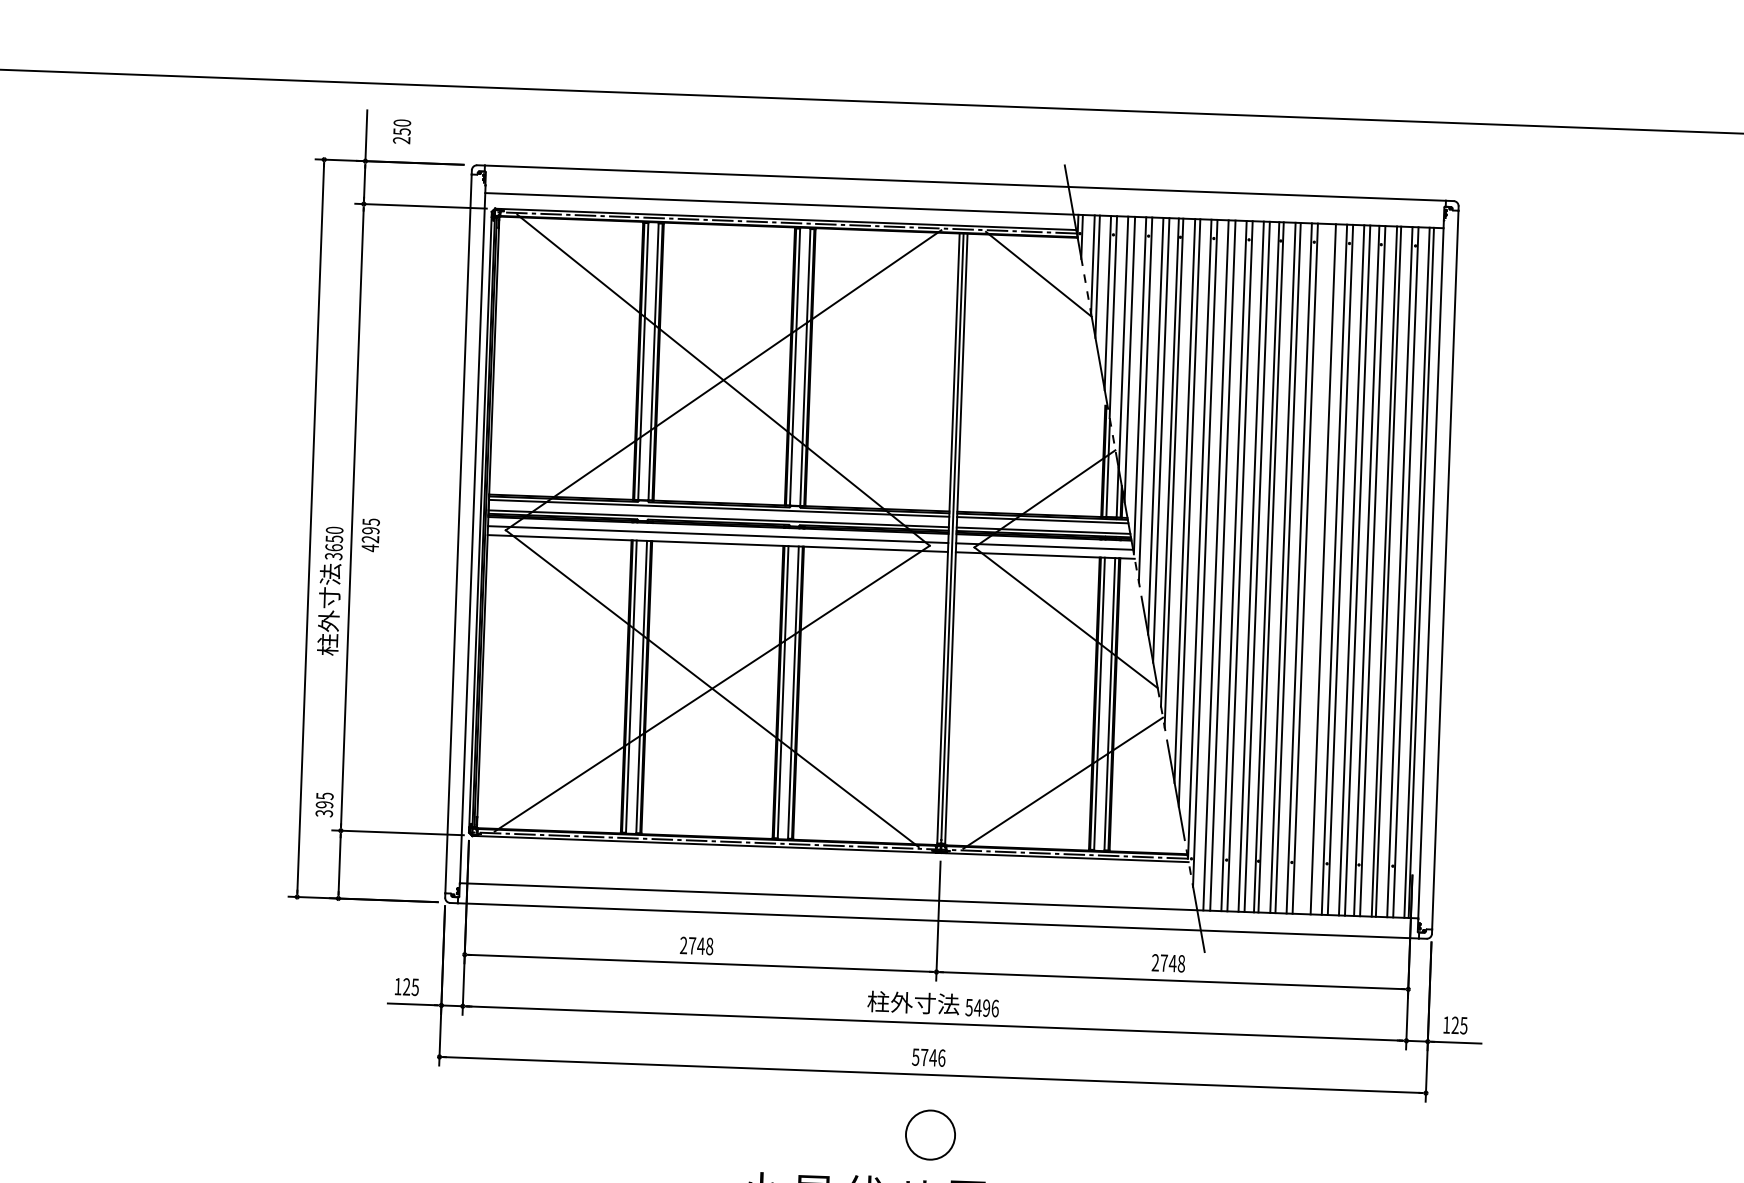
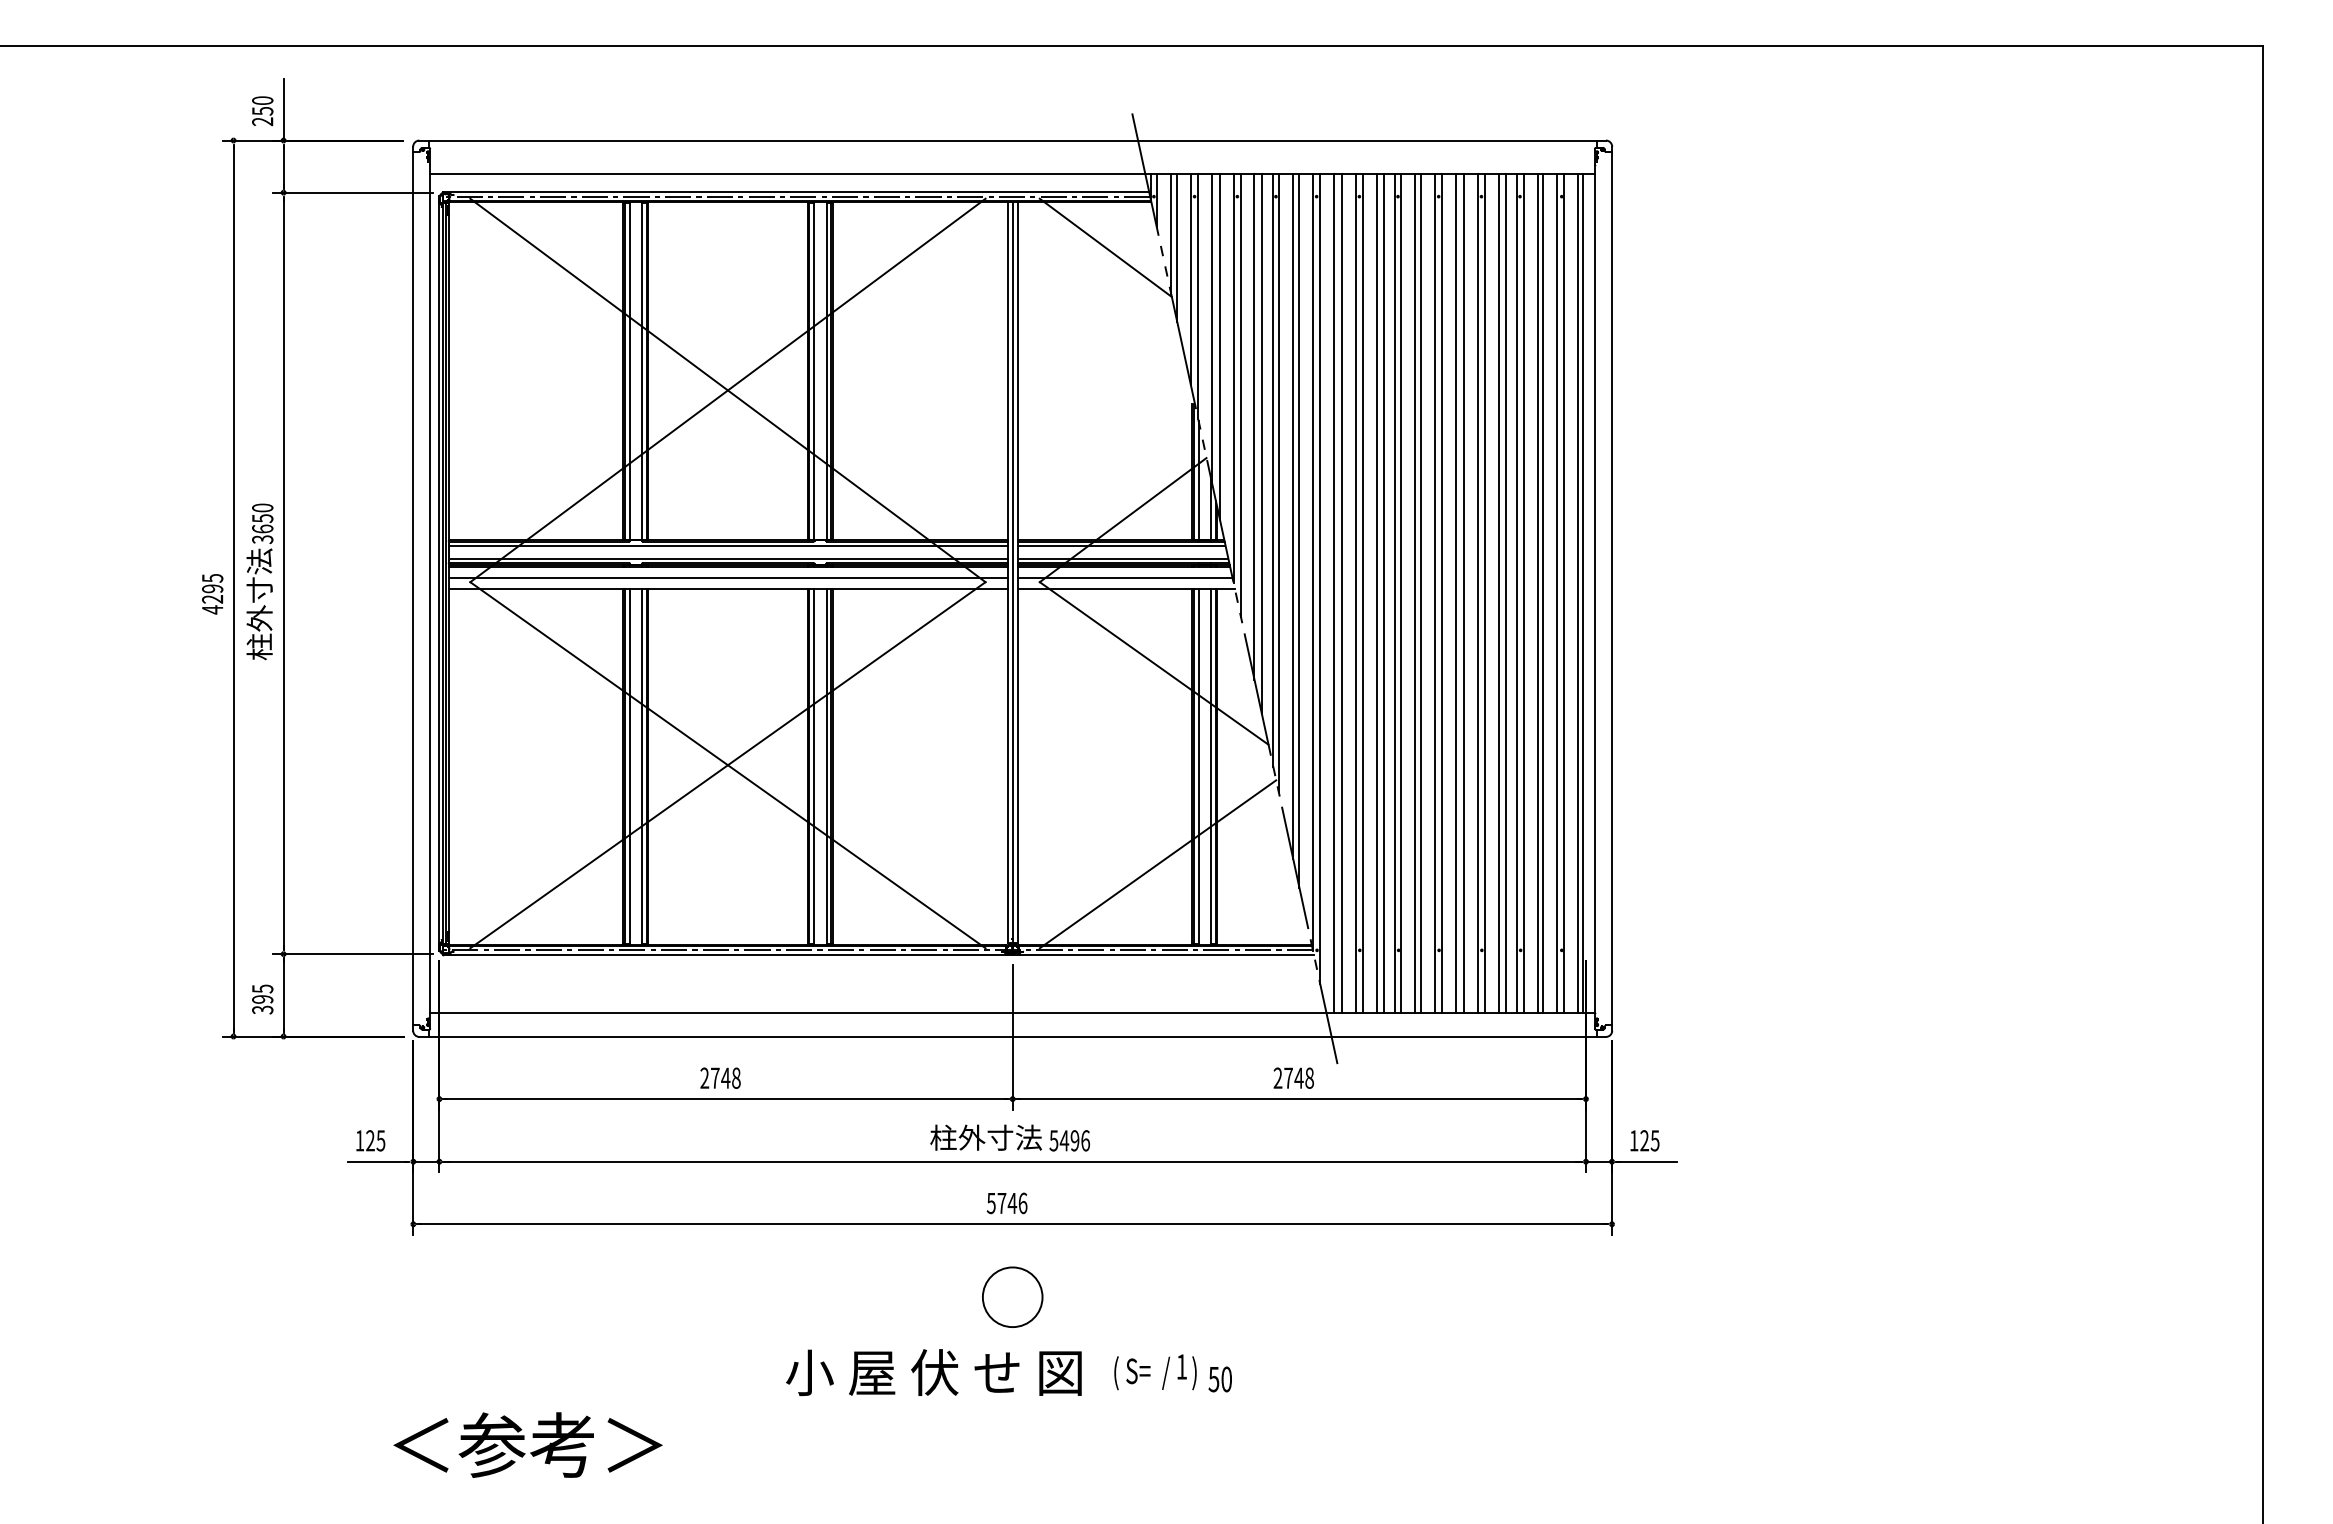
text: (401, 131) -> (262, 111), moved
text: (370, 535) -> (212, 594), moved
line: (1316, 568) -> (1455, 592), added
text: (329, 590) -> (259, 581), moved
text: (324, 804) -> (262, 999), moved

